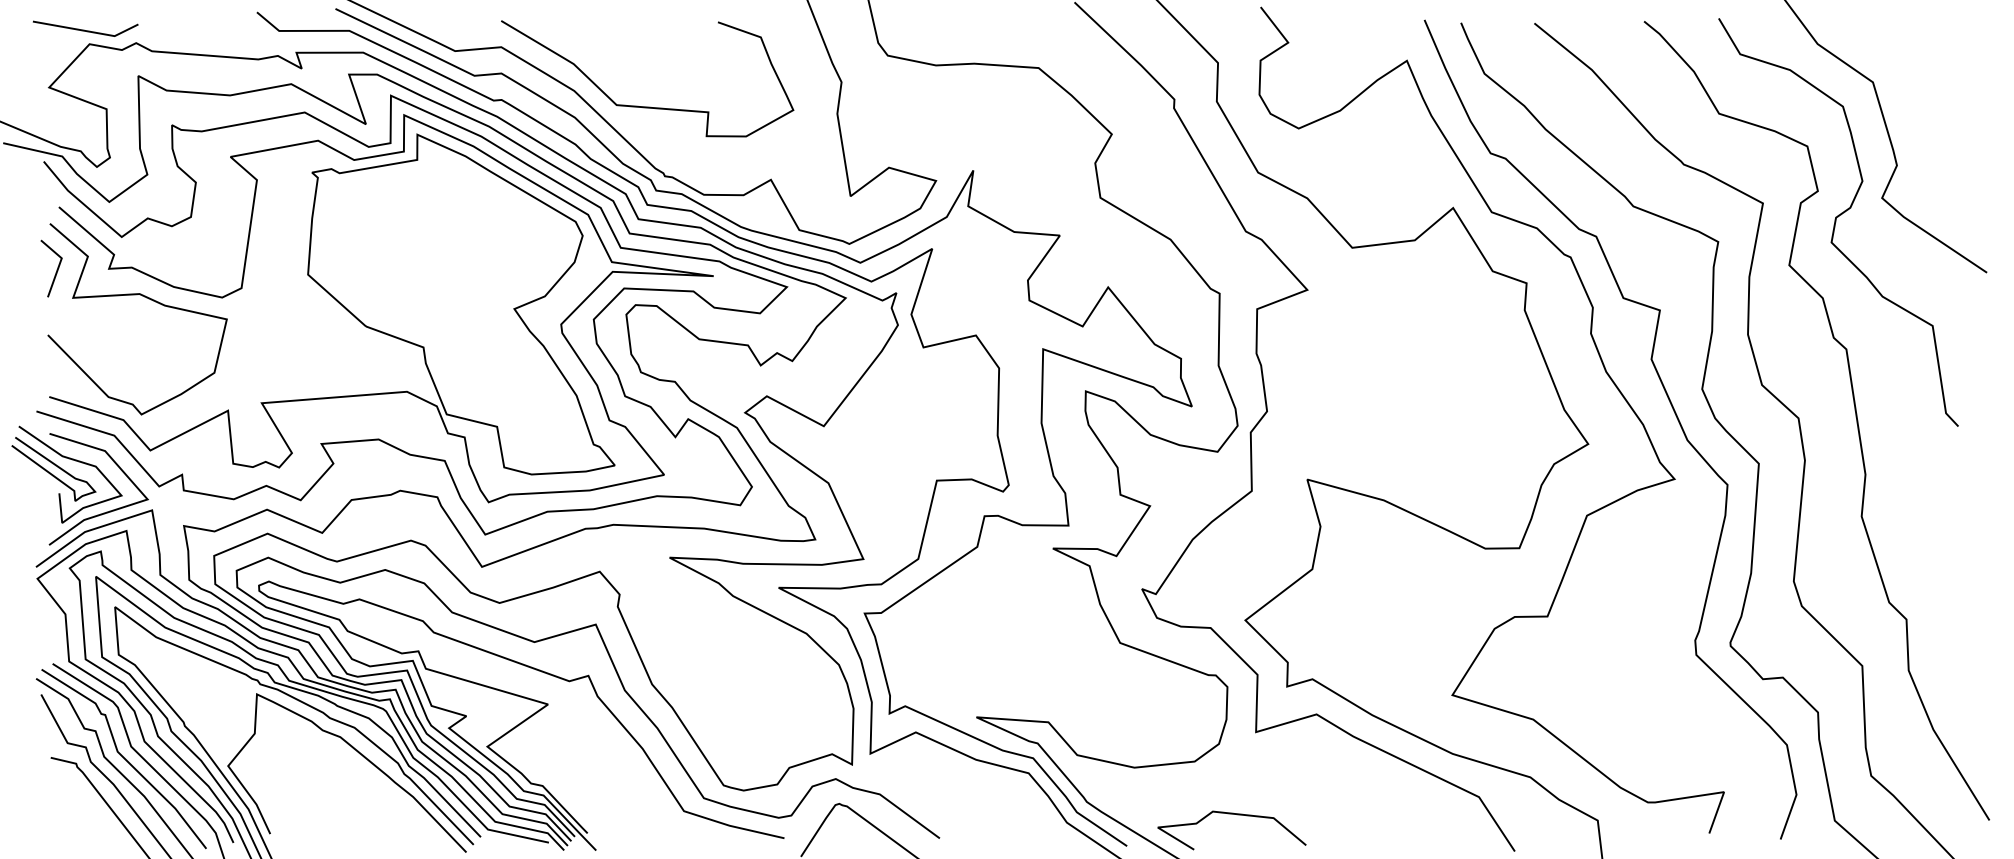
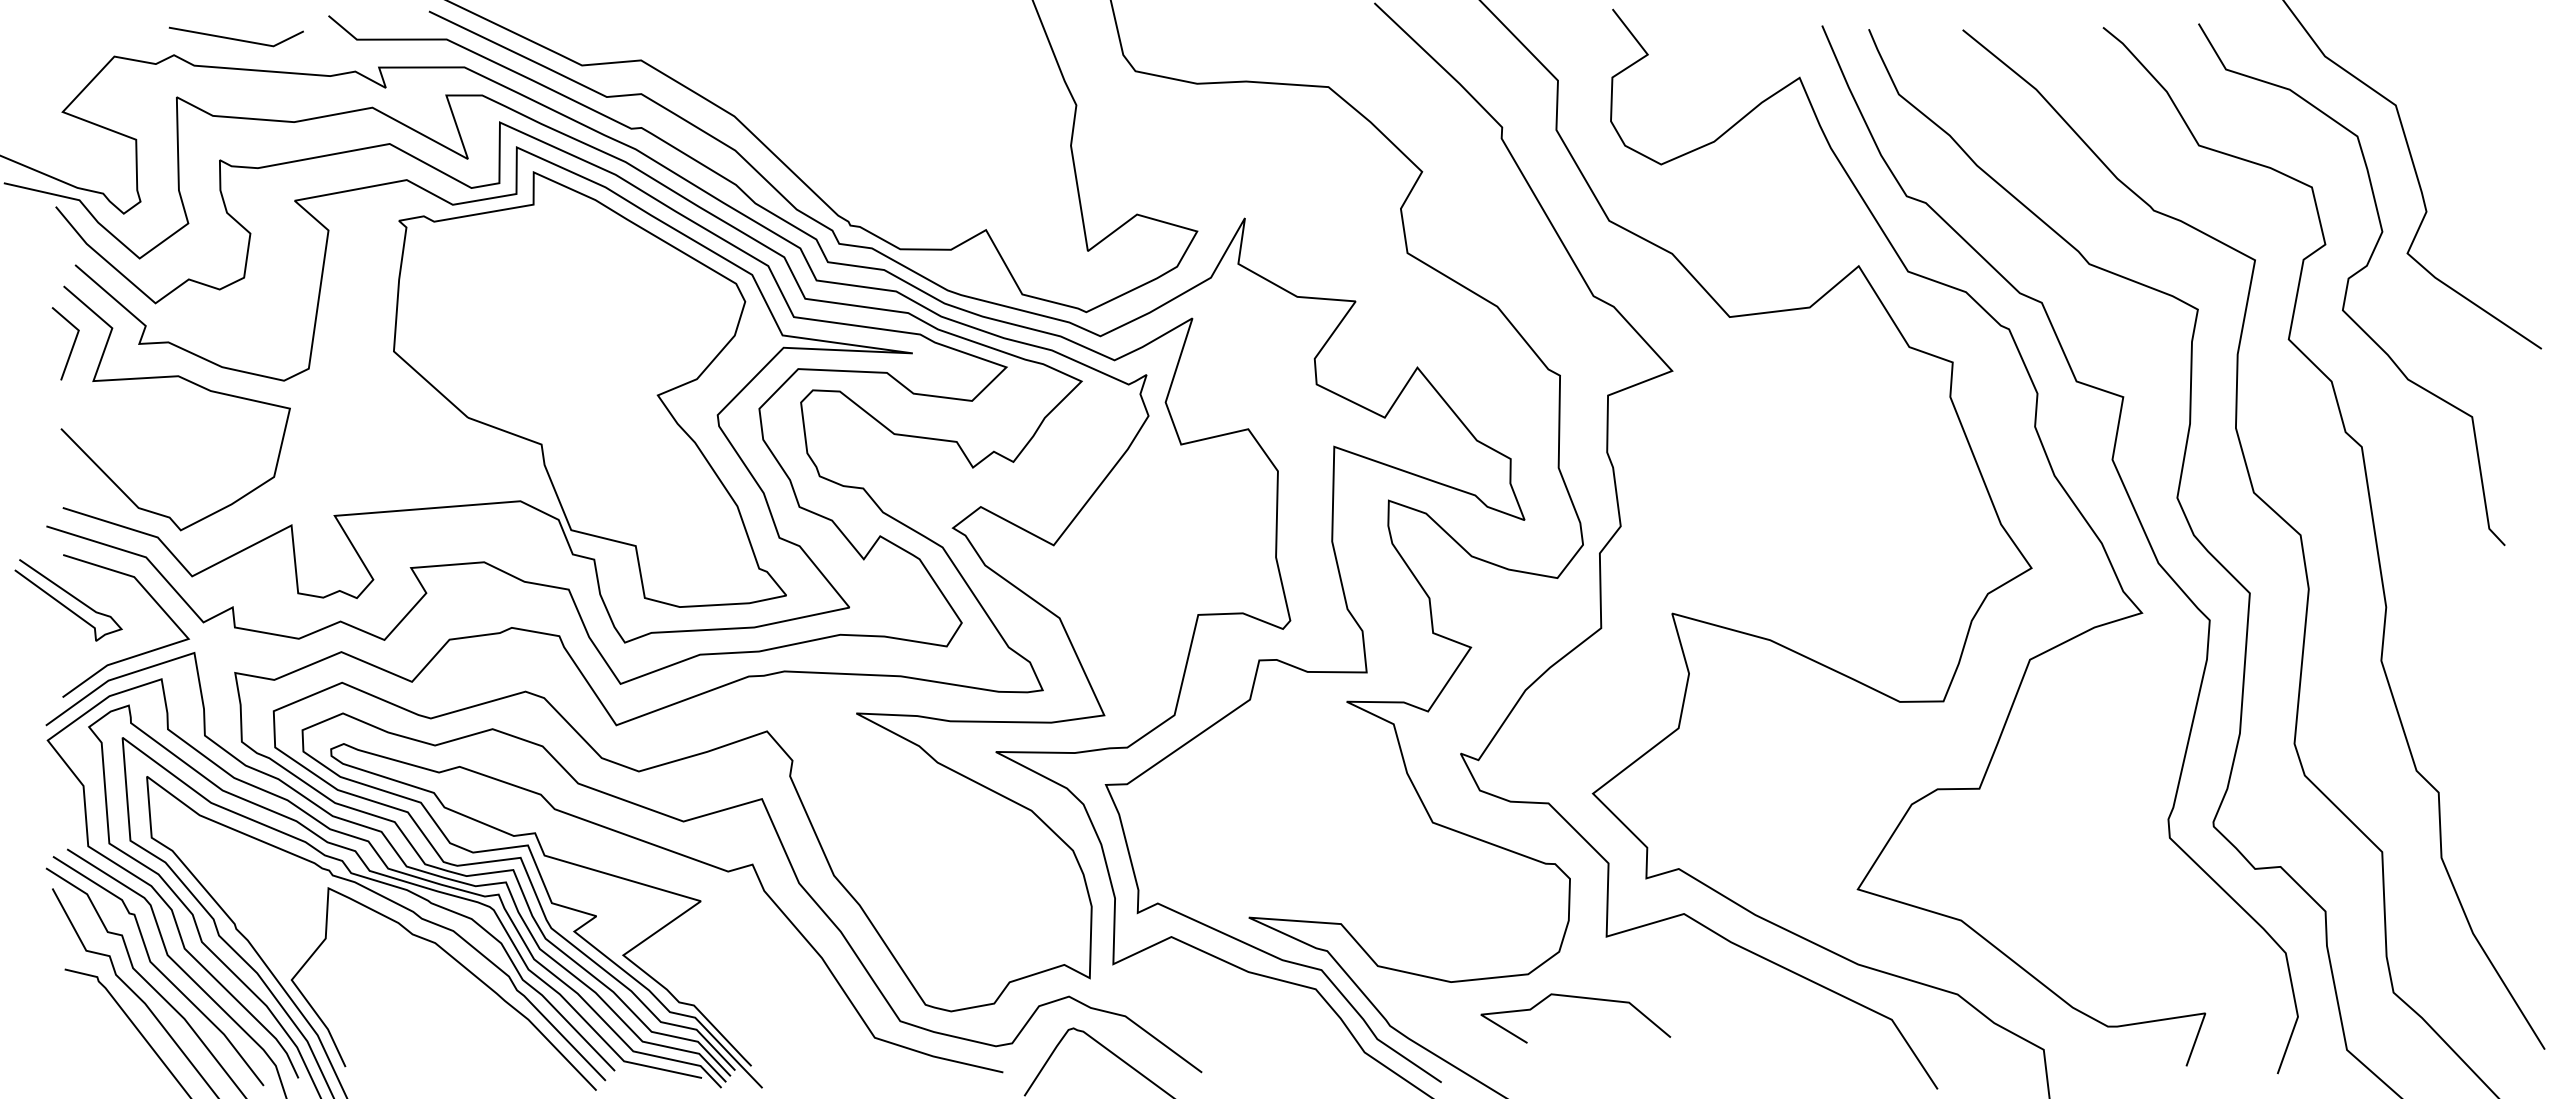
line: (84, 30) -> (235, 38), moved
curve: (647, 106) -> (827, 136), removed
curve: (74, 460) -> (94, 589), removed
curve: (1234, 814) -> (1578, 998), moved

